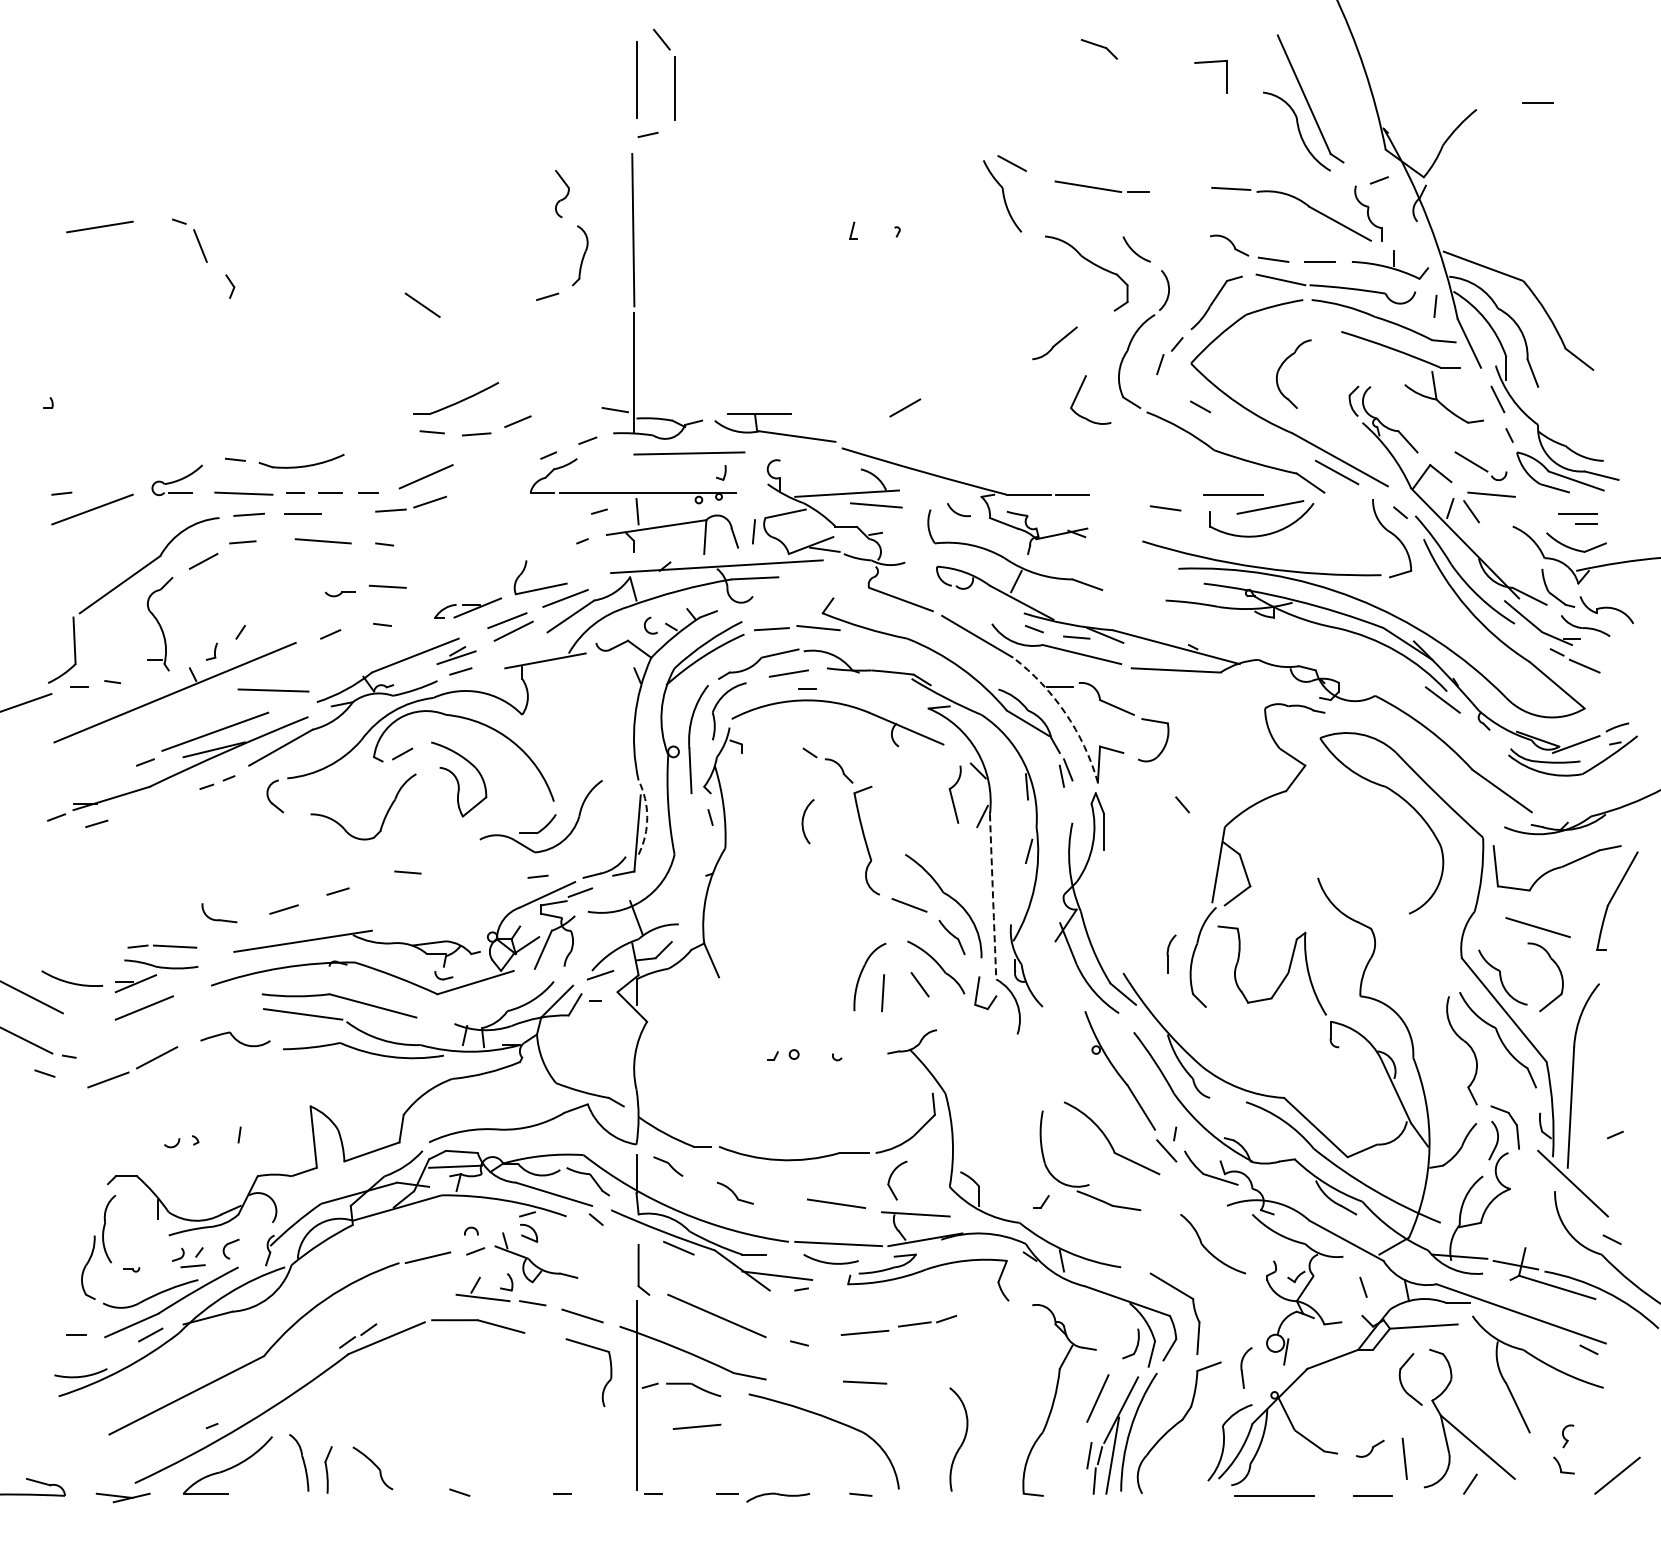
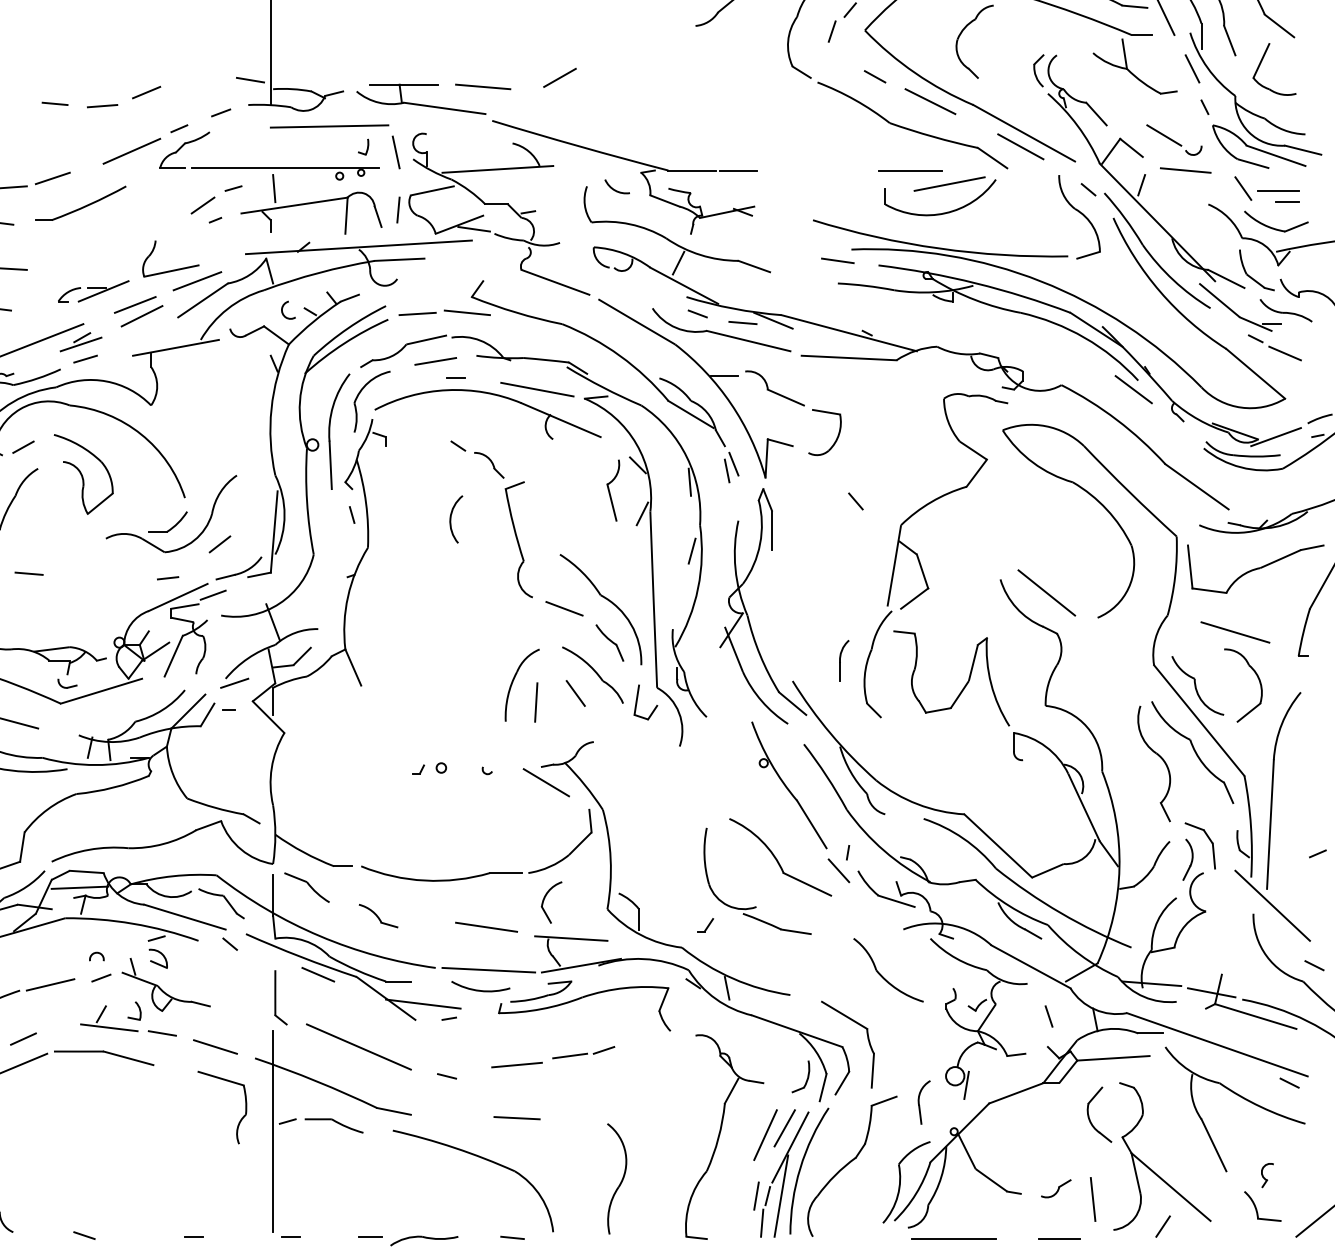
part: (1078, 394) -> (1261, 63), moved
part: (456, 398) -> (80, 203), moved
line: (1252, 429) -> (930, 100), added
line: (425, 476) -> (131, 151), moved
line: (751, 477) -> (395, 152), added
line: (876, 505) -> (483, 87), moved
line: (1165, 508) -> (837, 260), moved
line: (1471, 511) -> (1243, 188), moved
line: (570, 527) -> (202, 205), added
line: (884, 699) -> (537, 389), added
arc: (1065, 713) -> (730, 403), dashed -> solid
arc: (647, 817) -> (284, 514), dashed -> solid
line: (586, 844) -> (219, 543), added
line: (1360, 890) -> (1045, 592), added
arc: (993, 896) -> (654, 599), dashed -> solid
line: (892, 1068) -> (546, 782), added
part: (668, 1166) -> (307, 887), size x1.43
line: (402, 1308) -> (23, 1039), added
line: (1115, 1392) -> (784, 1128), added
line: (696, 1426) -> (337, 1164), removed
part: (1563, 1465) -> (1262, 1206), size x1.67

